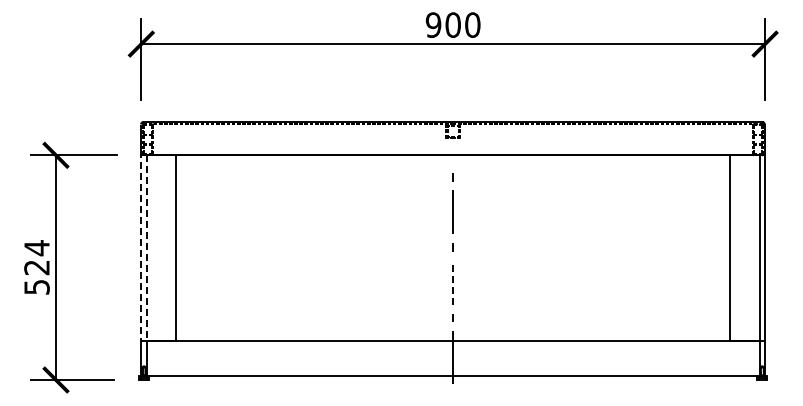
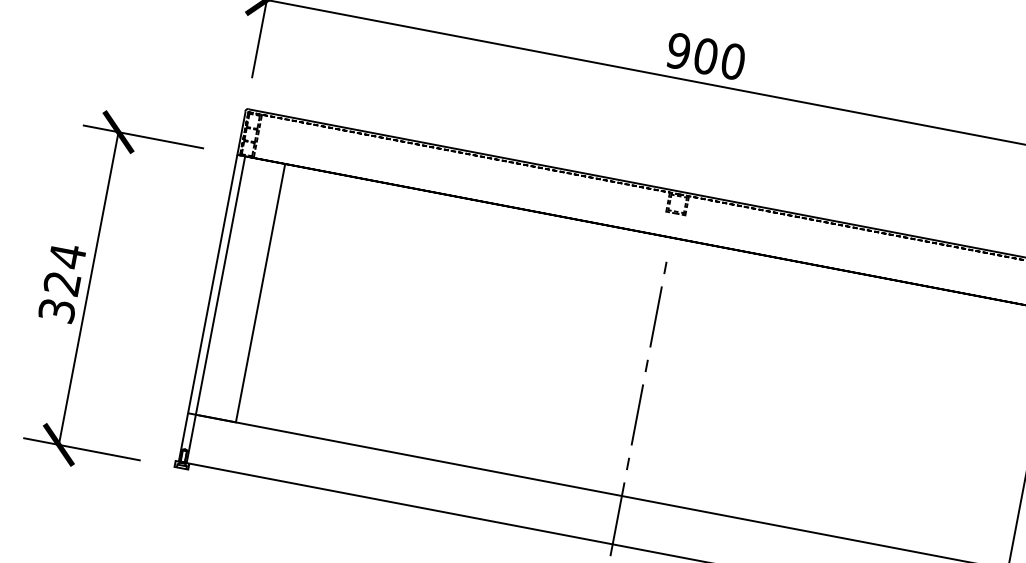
line: (453, 282) -> (638, 414), dashed -> solid
text: (36, 286) -> (56, 309), 524 -> 324
line: (144, 340) -> (192, 413), dashed -> solid

